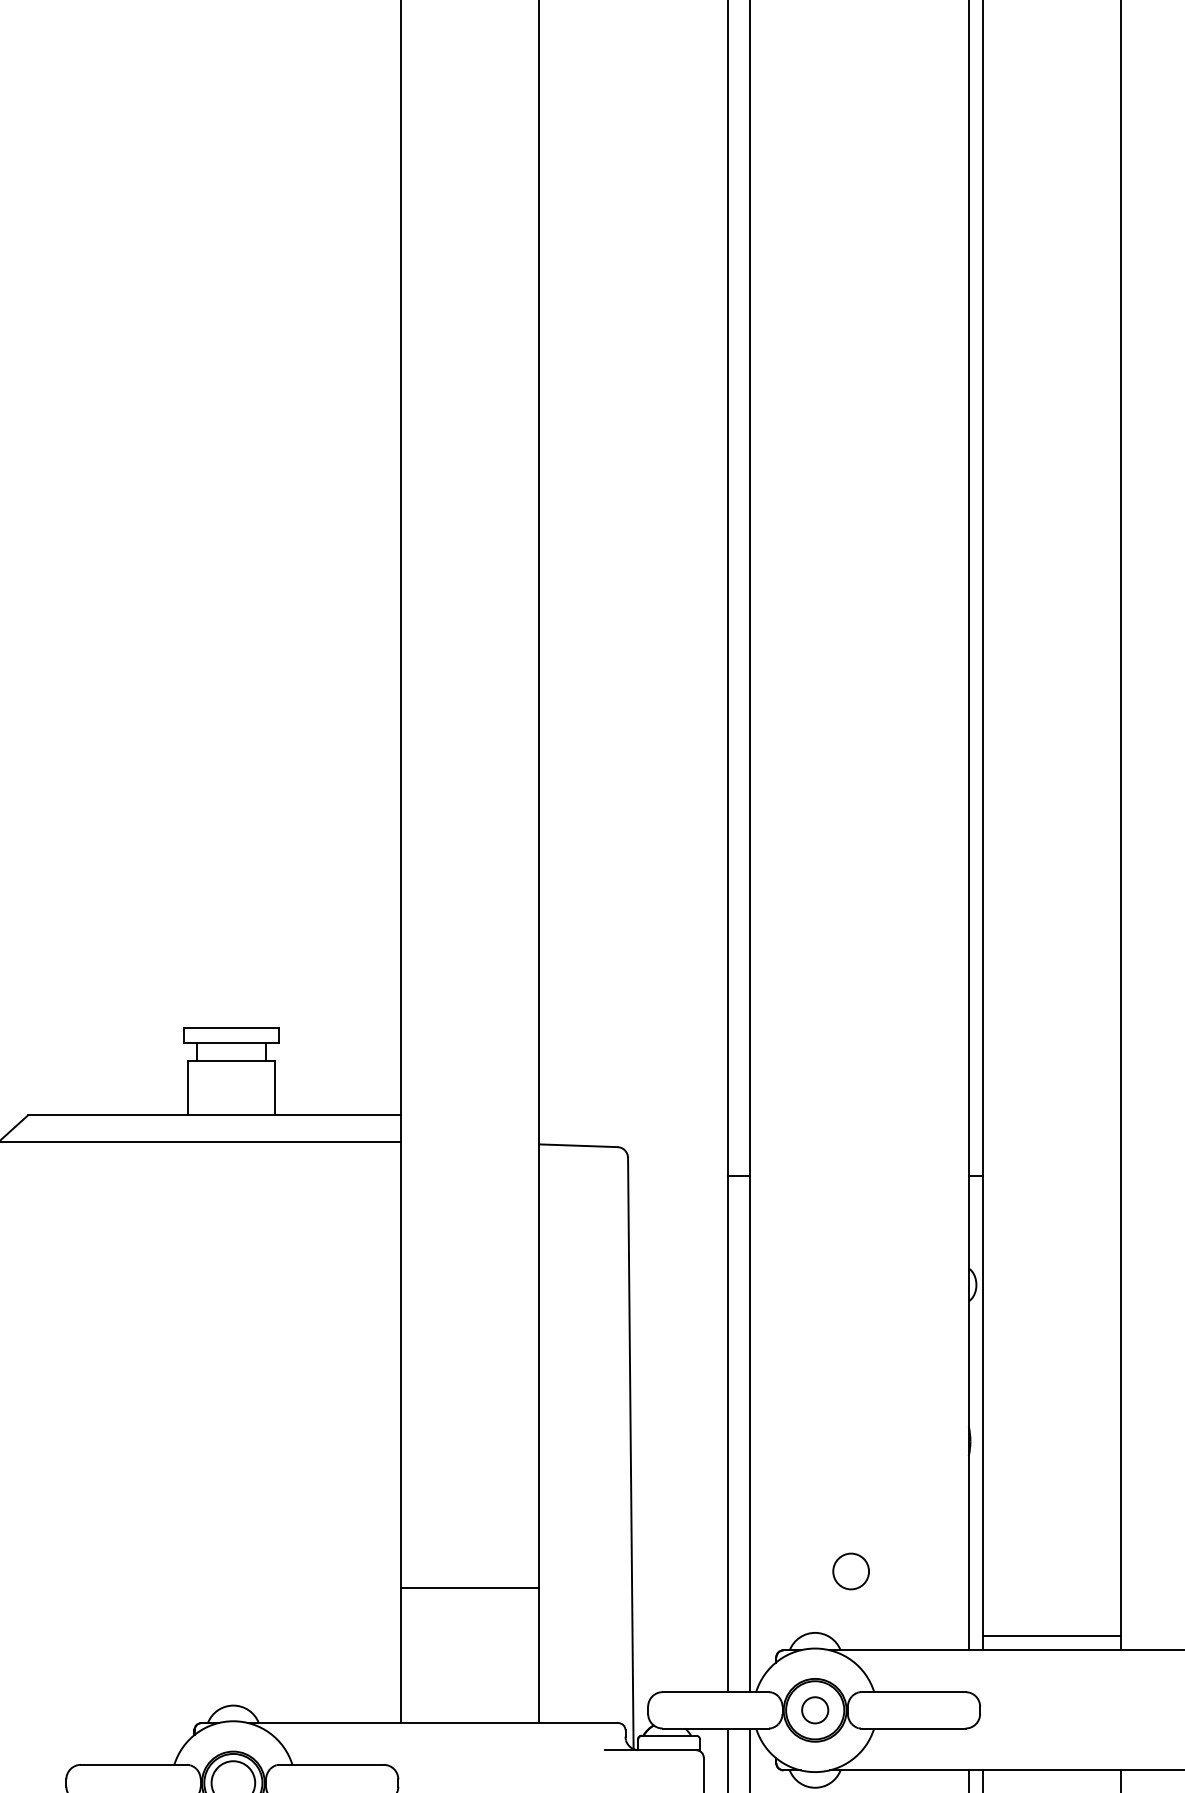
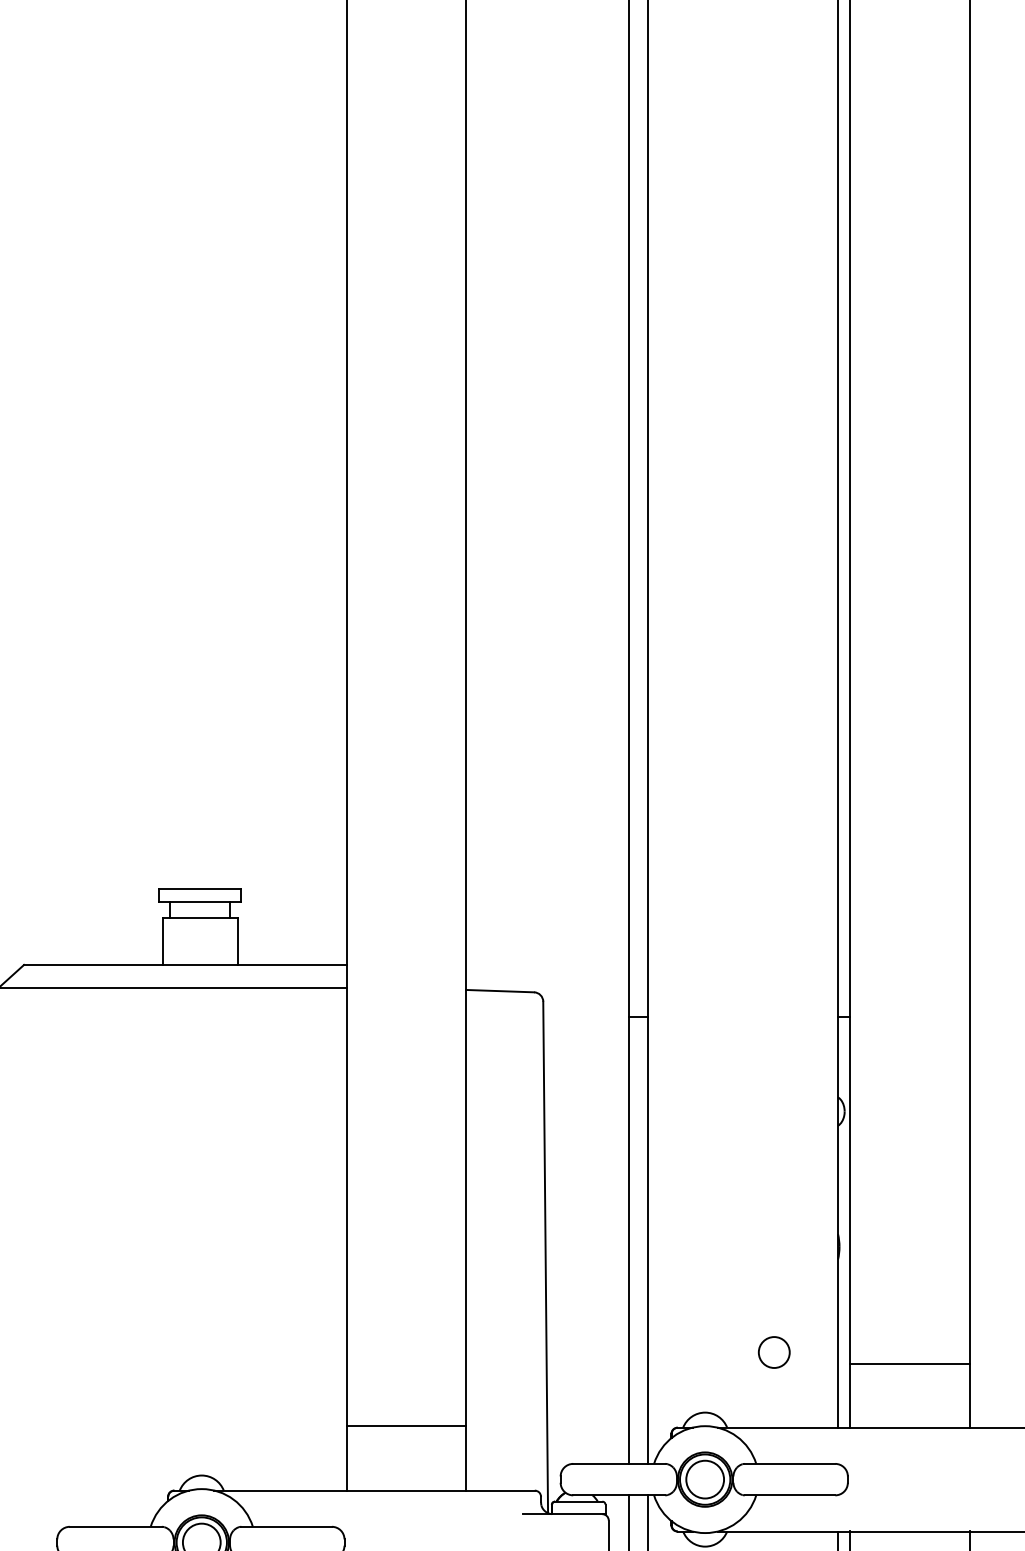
circle: (850, 1571) -> (773, 1352), moved
line: (469, 1587) -> (406, 1426), moved
line: (1051, 1636) -> (909, 1363), moved
circle: (815, 1710) -> (705, 1479), size x1.67

